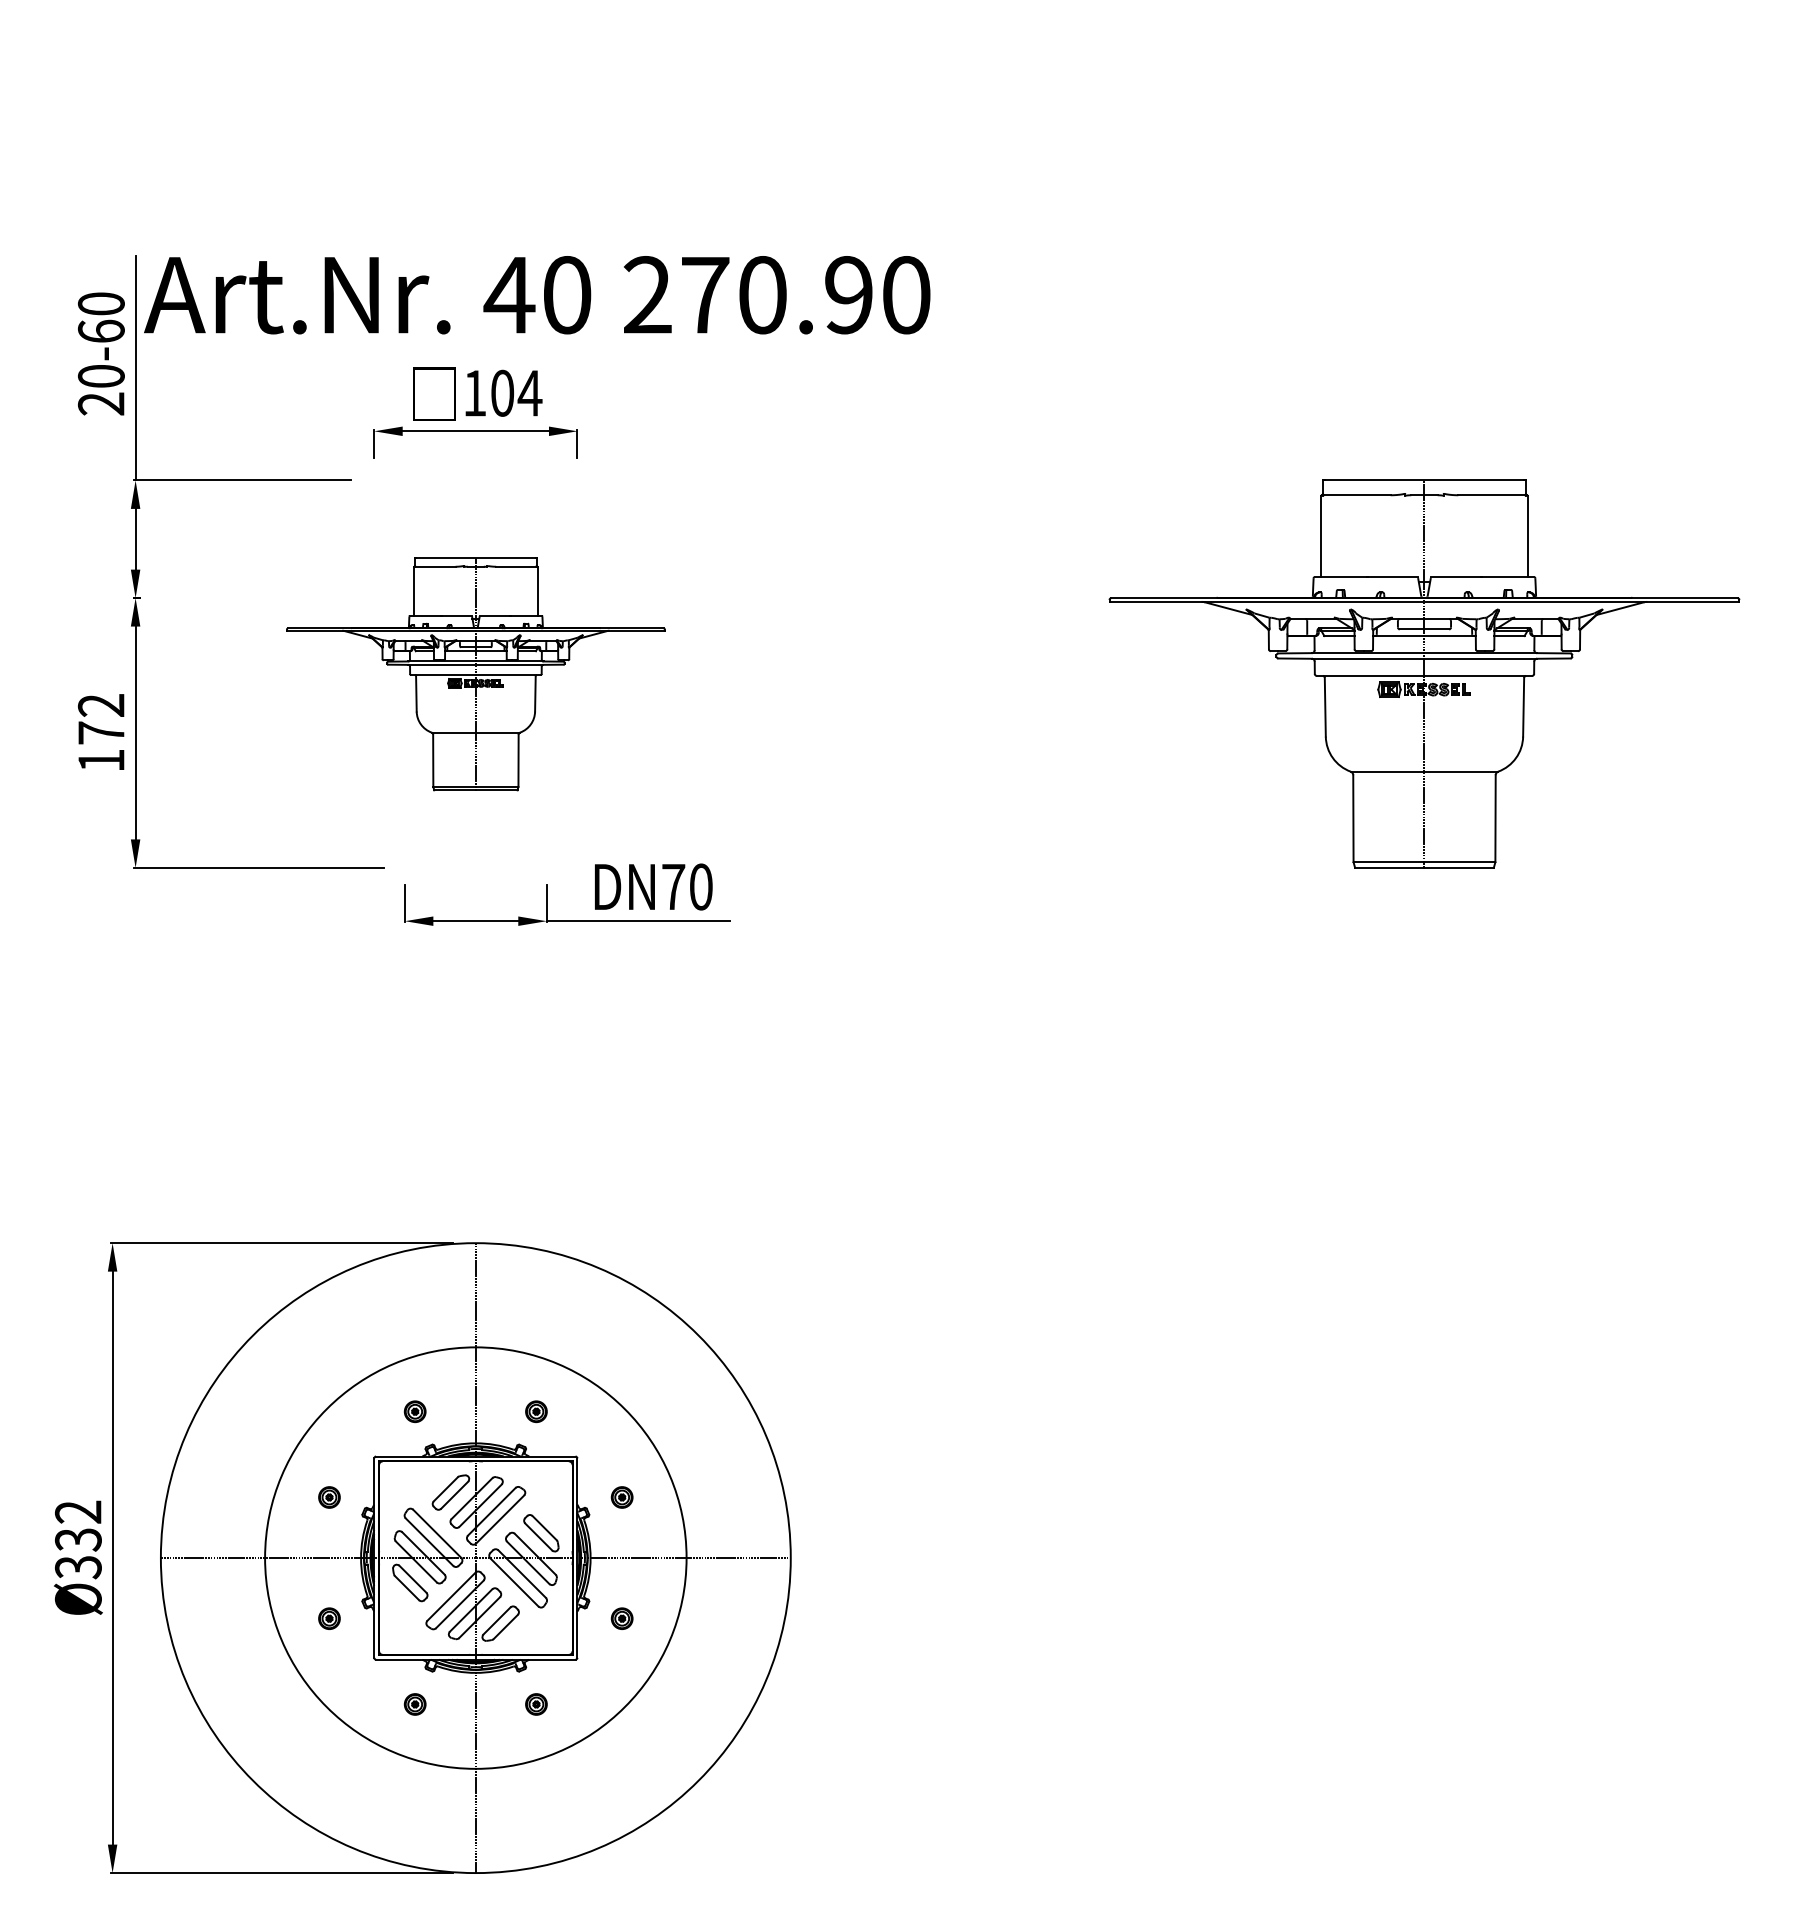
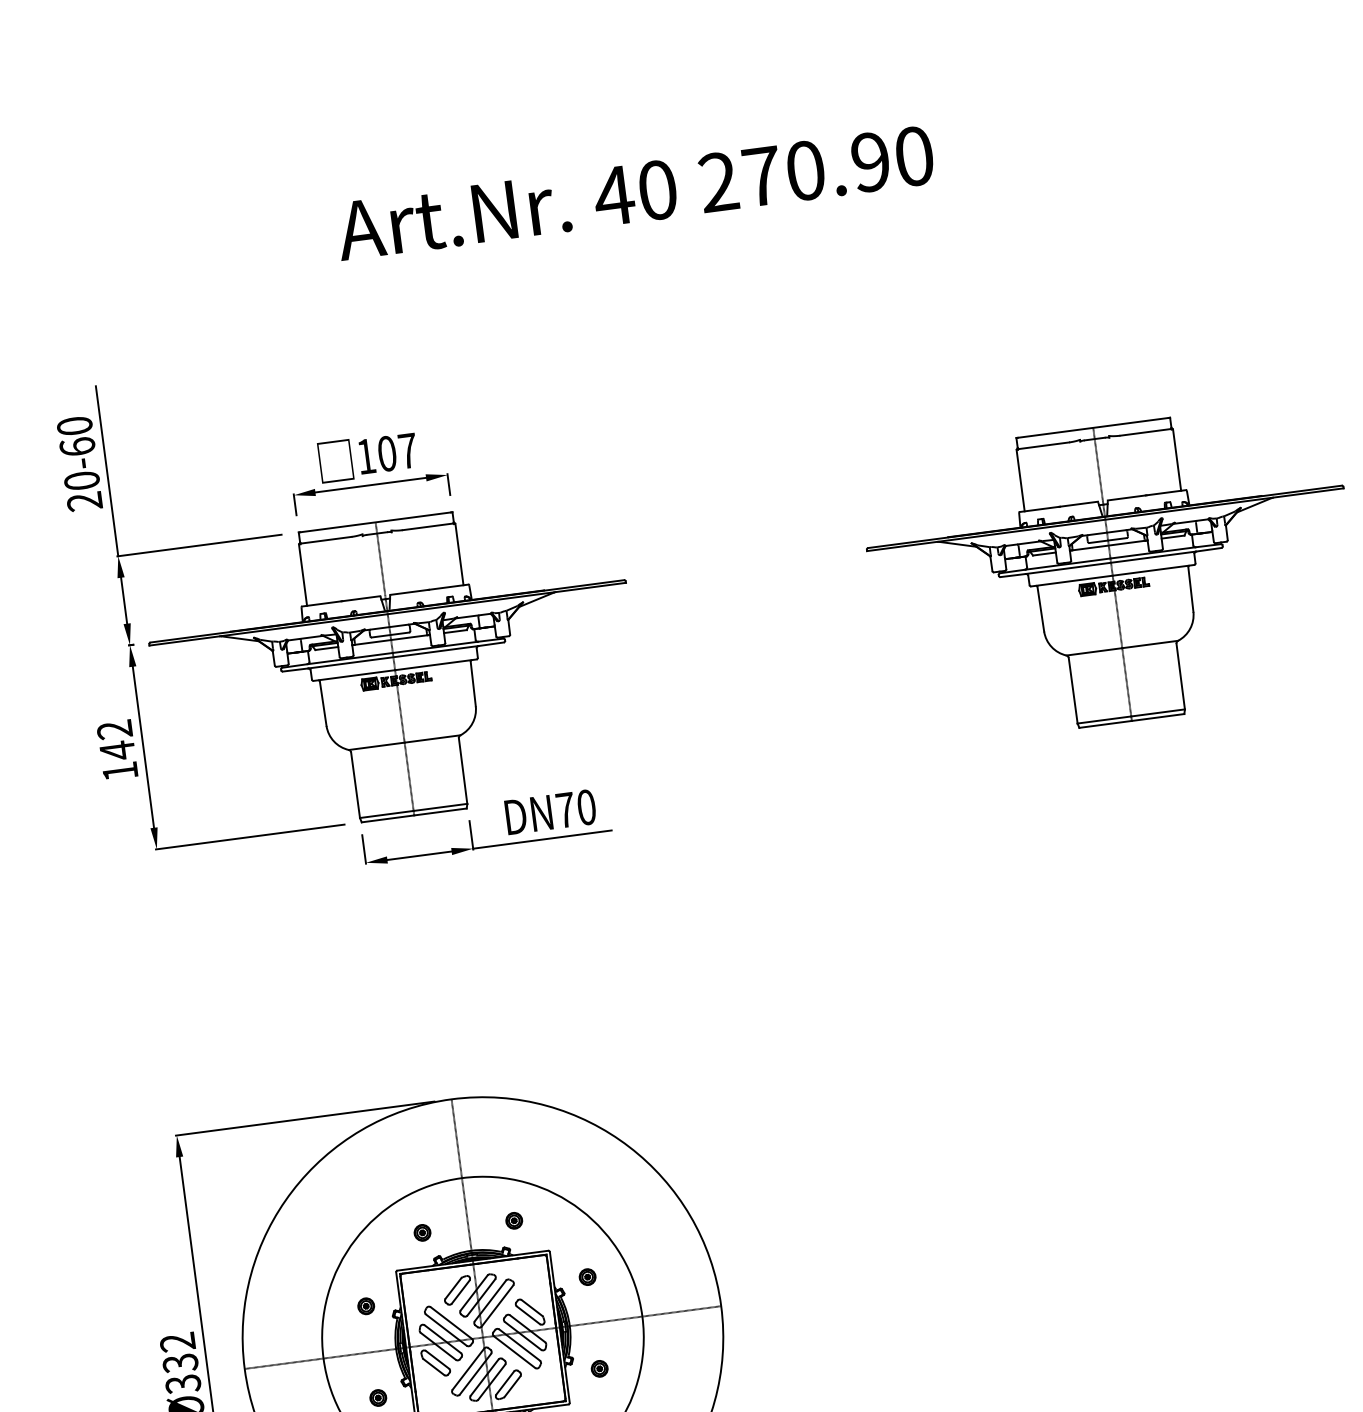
text: (537, 295) -> (635, 193), moved
text: (529, 393) -> (407, 451), 104 -> 107
part: (475, 673) -> (394, 668), size x1.67
text: (101, 732) -> (117, 750), 172 -> 142

